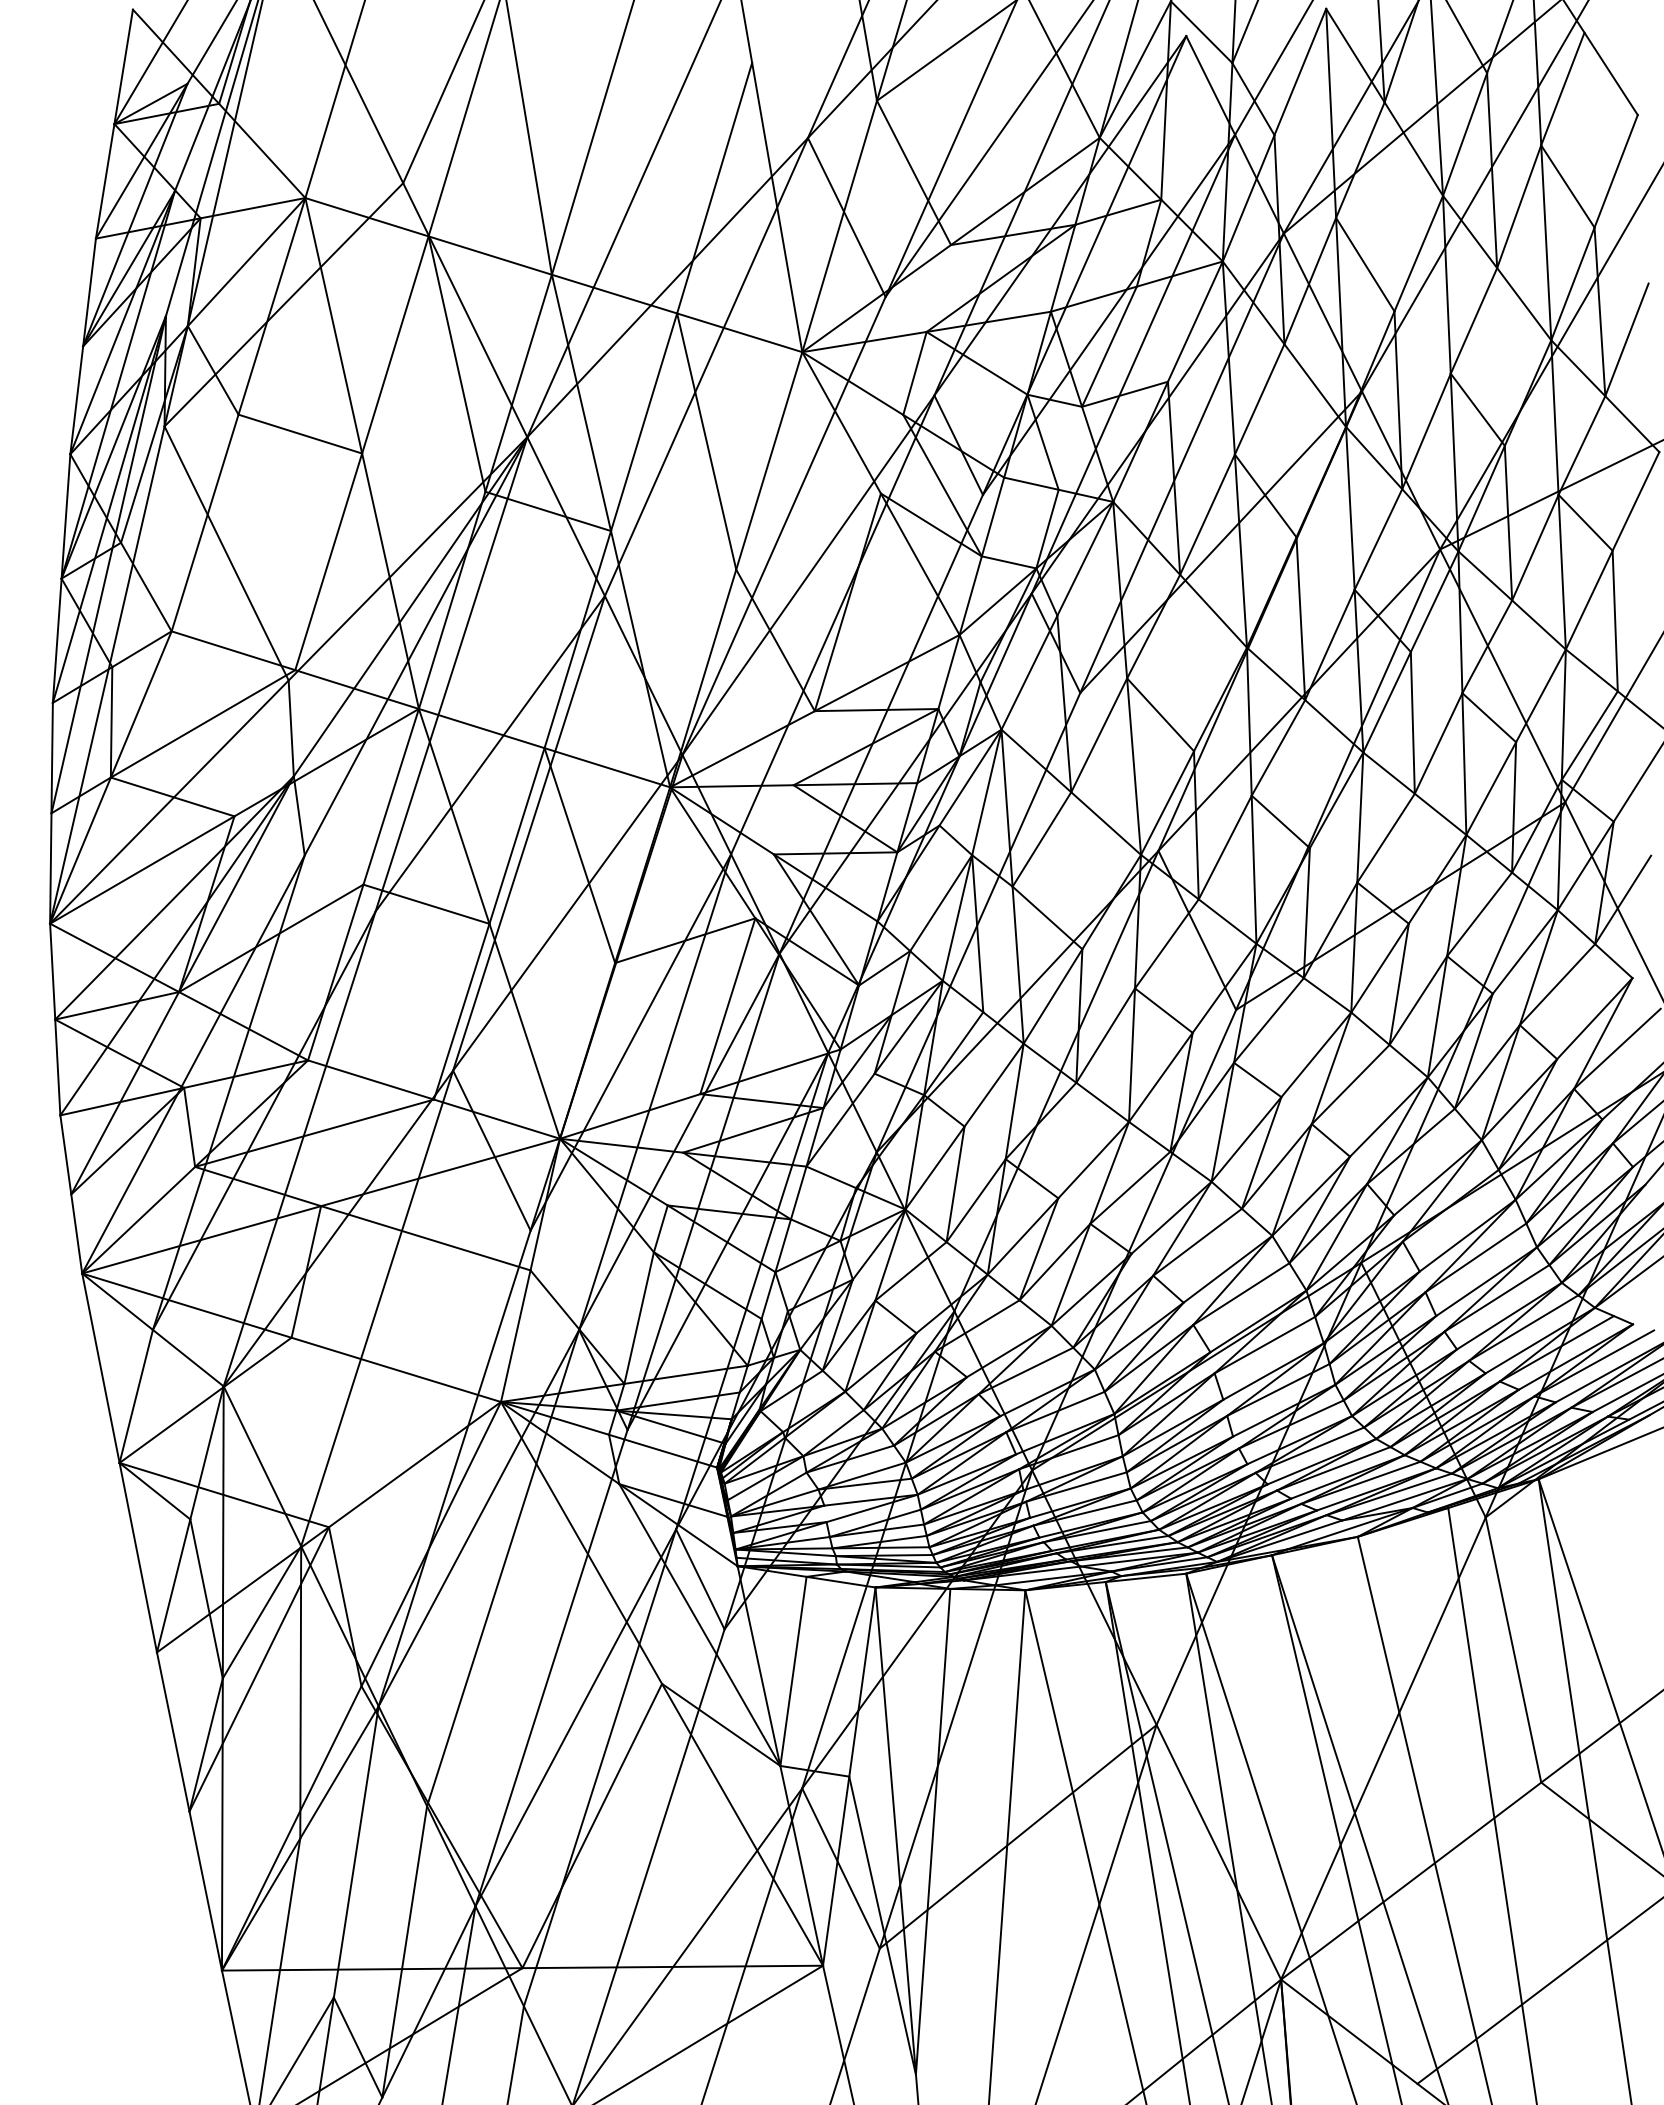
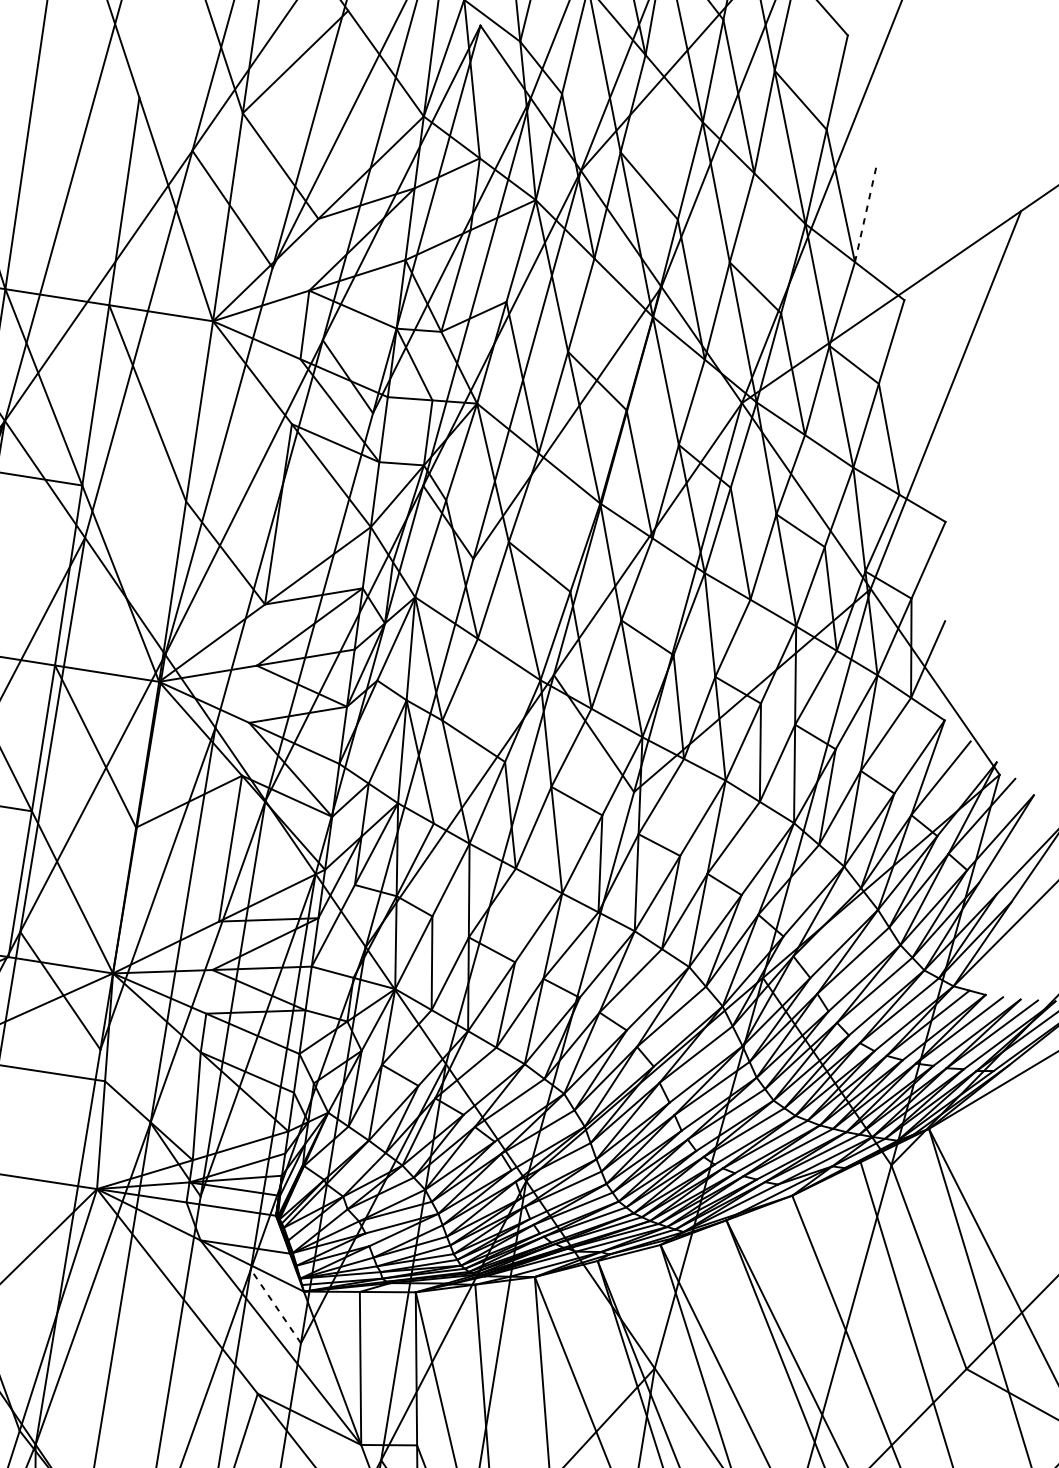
line: (1626, 340) -> (865, 215), solid -> dashed
line: (700, 1579) -> (276, 1306), solid -> dashed

